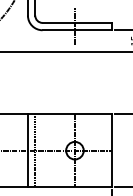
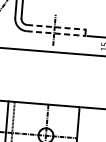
line: (77, 22) -> (56, 27), solid -> dashed
line: (77, 30) -> (56, 33), solid -> dashed

